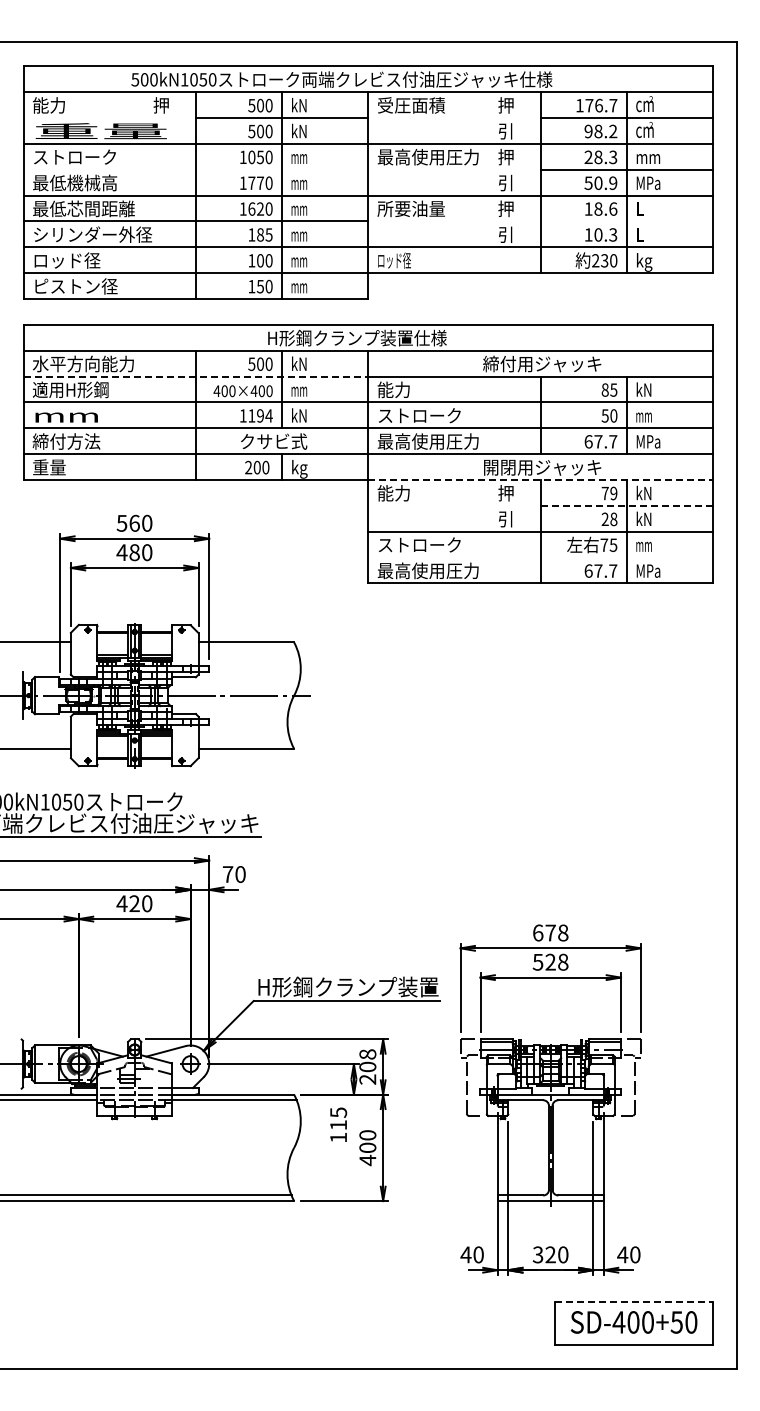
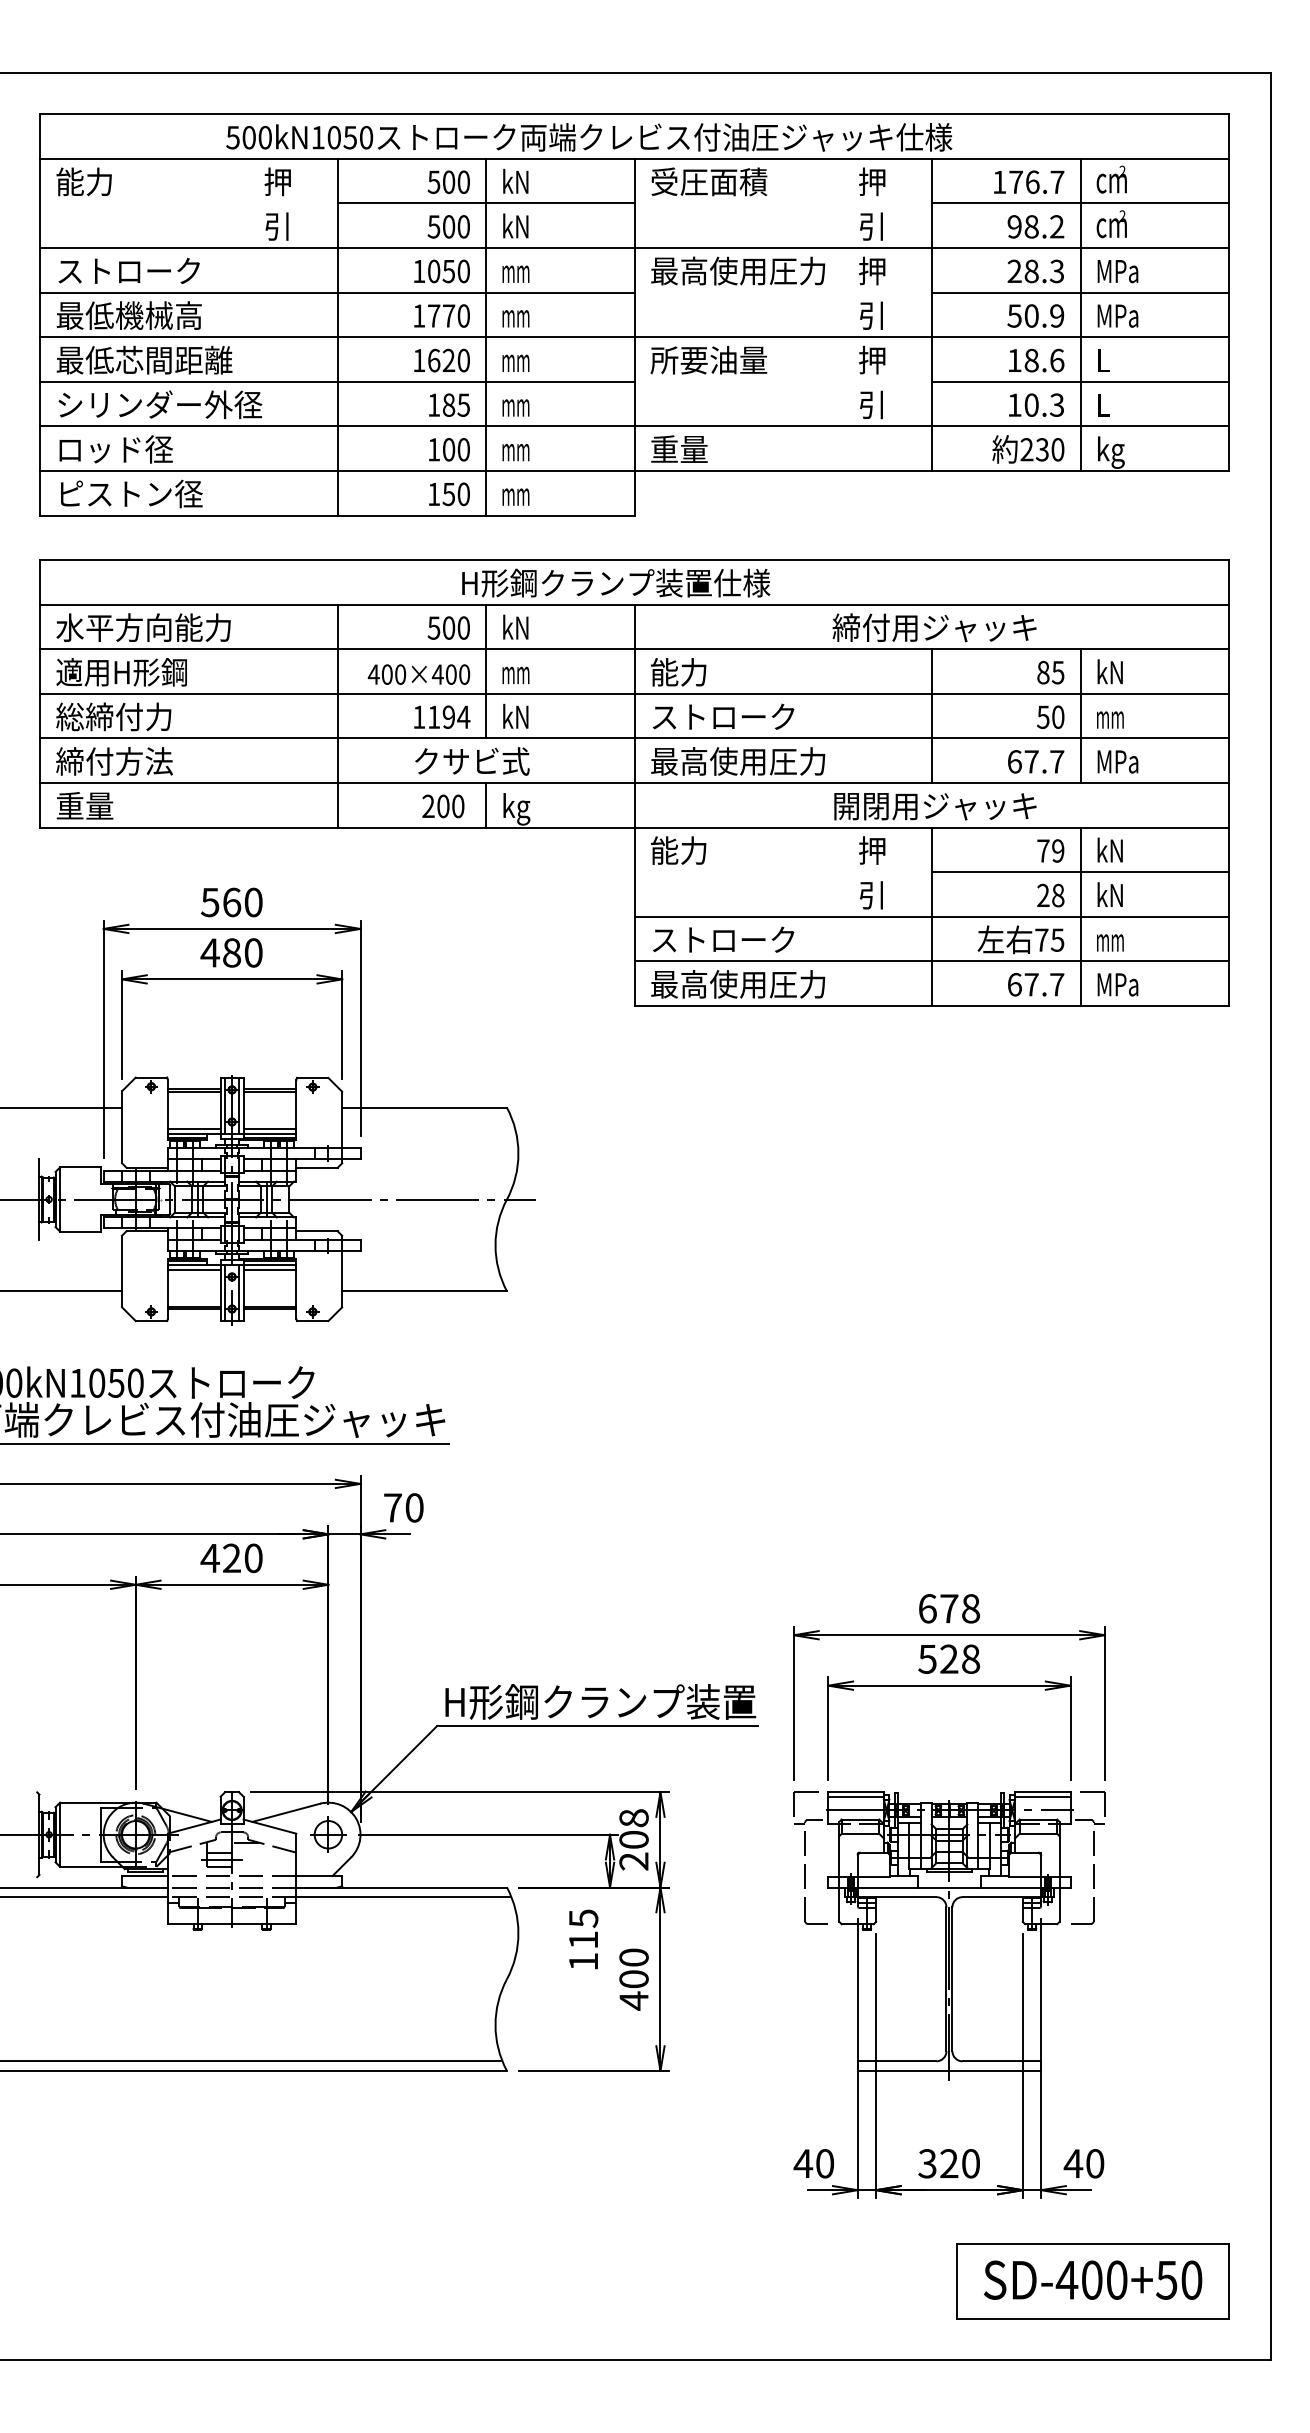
text: (101, 131) -> (174, 226), 重量 -> 引
text: (648, 157) -> (1117, 271), mm -> MPa
line: (195, 169) -> (336, 292), added
line: (626, 221) -> (1080, 381), added
text: (393, 260) -> (678, 449), ロッド径 -> 重量
line: (196, 376) -> (338, 649), dashed -> solid
text: (65, 415) -> (112, 716), mm -> 総締付力
line: (541, 479) -> (933, 826), dashed -> solid
line: (627, 505) -> (1081, 871), dashed -> solid
line: (540, 557) -> (931, 961), added
line: (634, 1301) -> (1093, 2244), dashed -> solid

